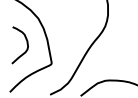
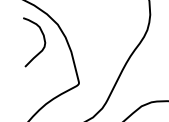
curve: (26, 44) -> (42, 40), moved

